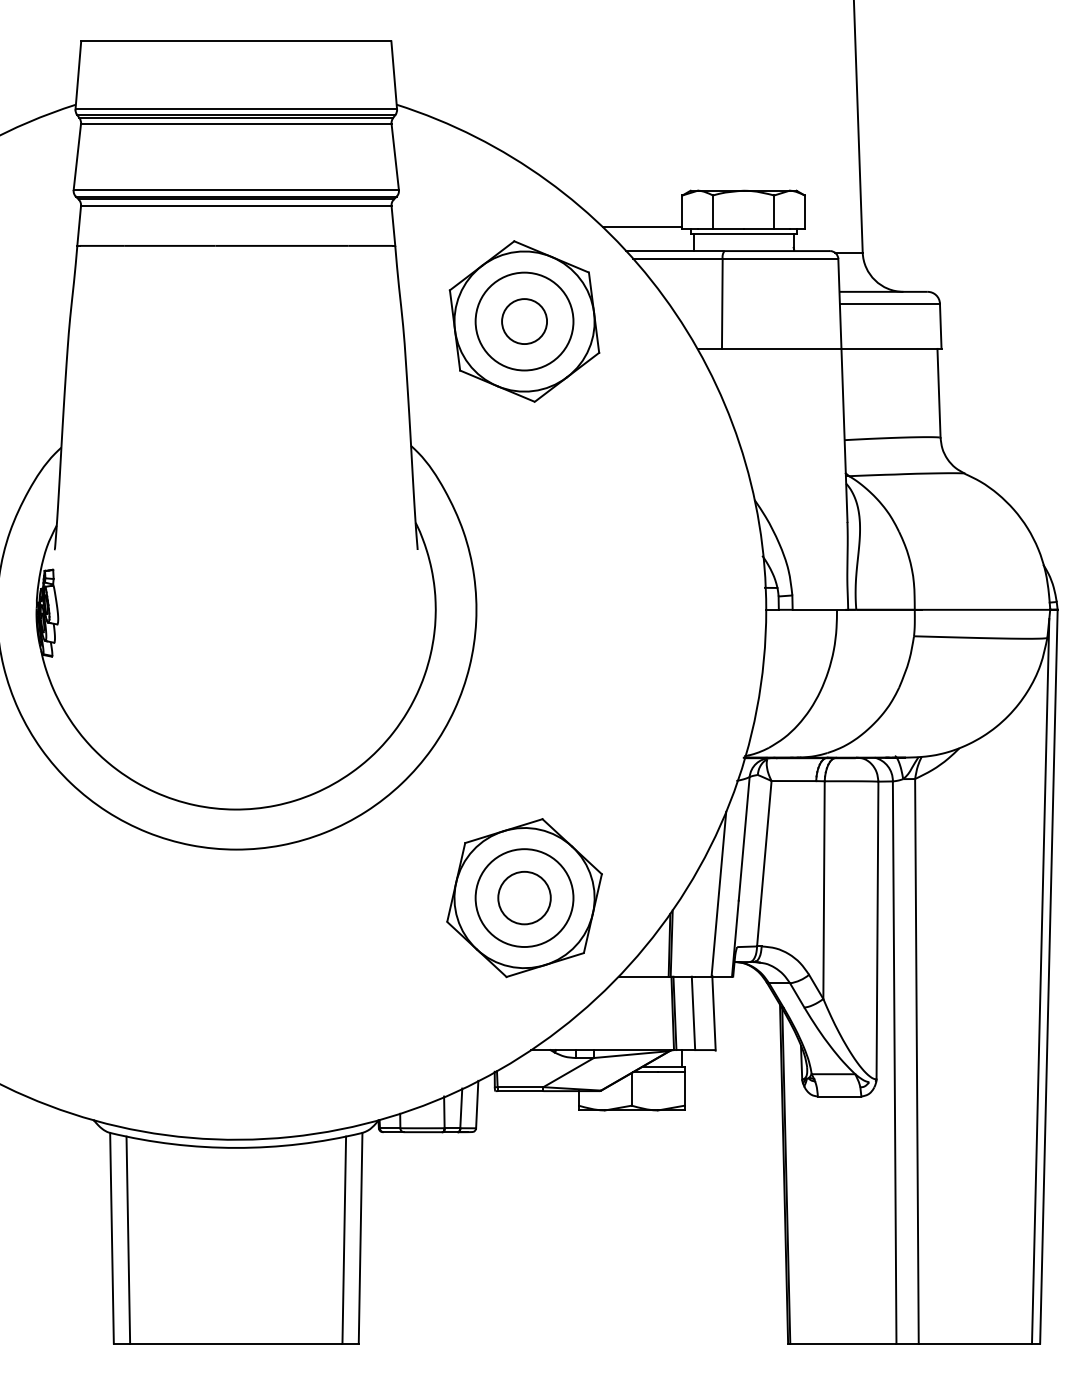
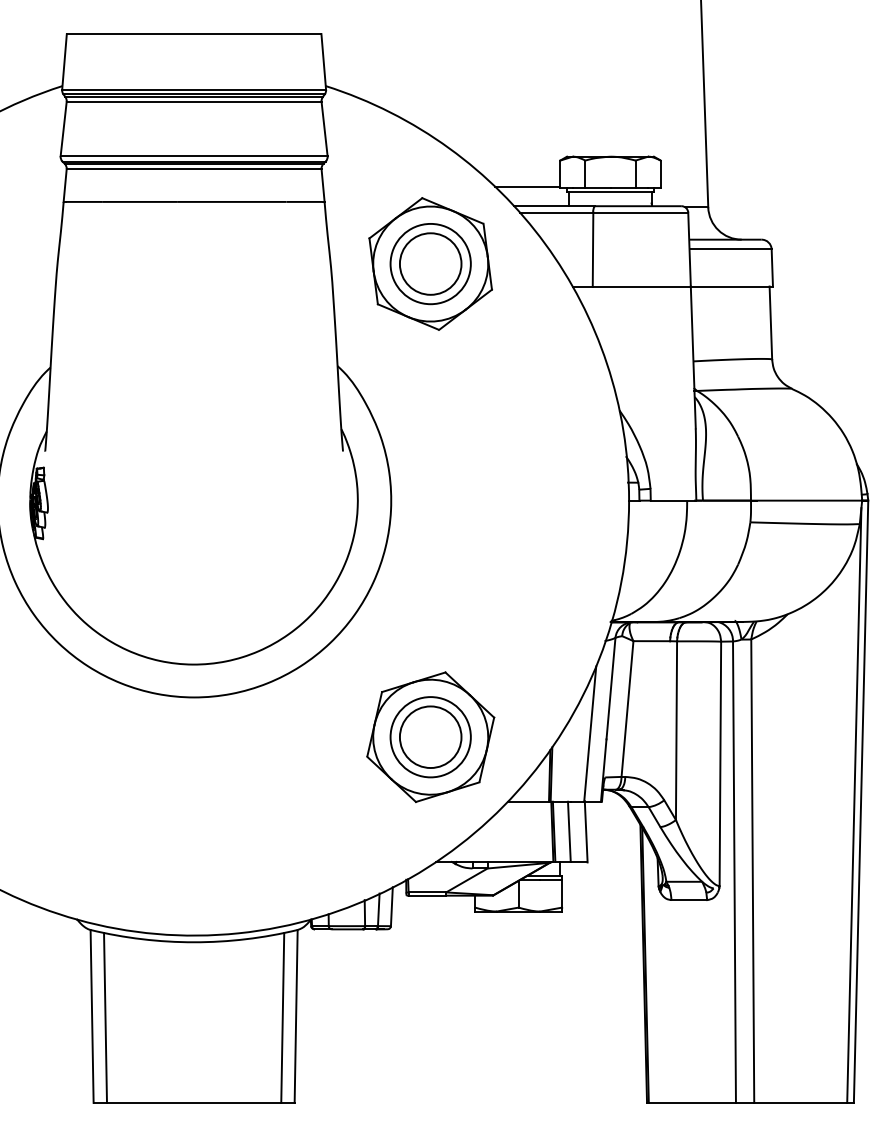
circle: (524, 320) -> (430, 263), size x1.67
circle: (524, 898) -> (430, 737), size x1.43

